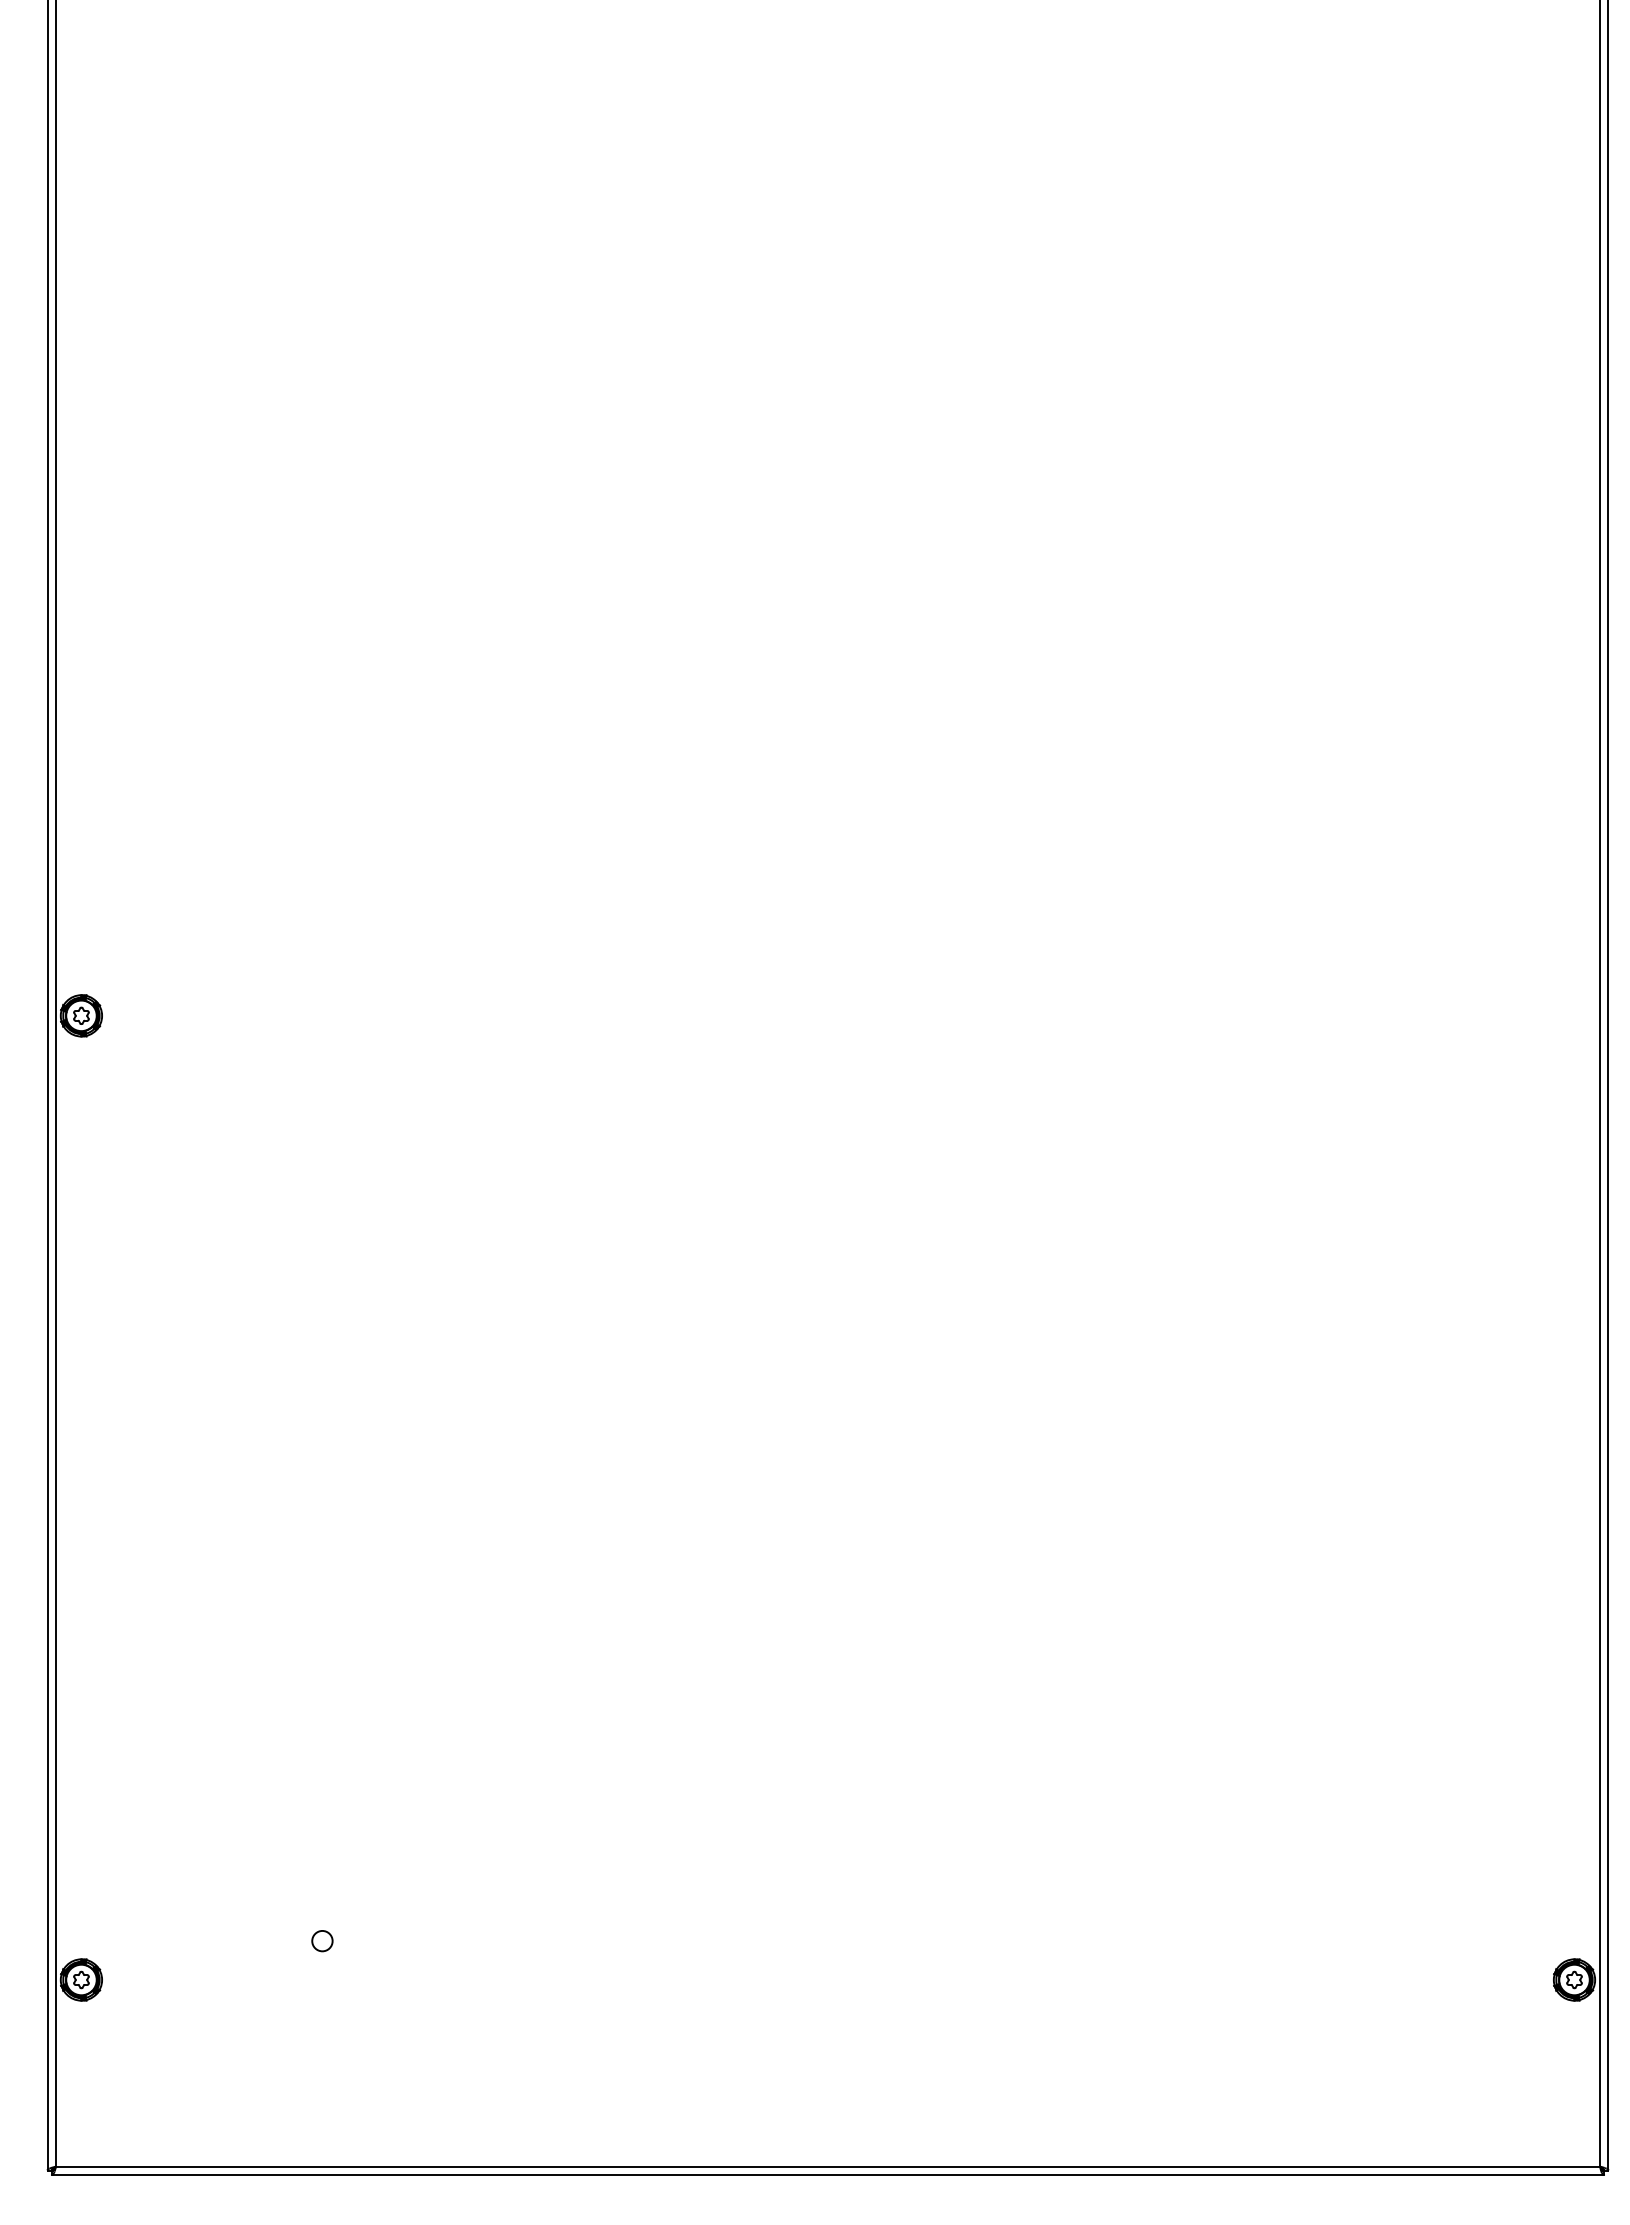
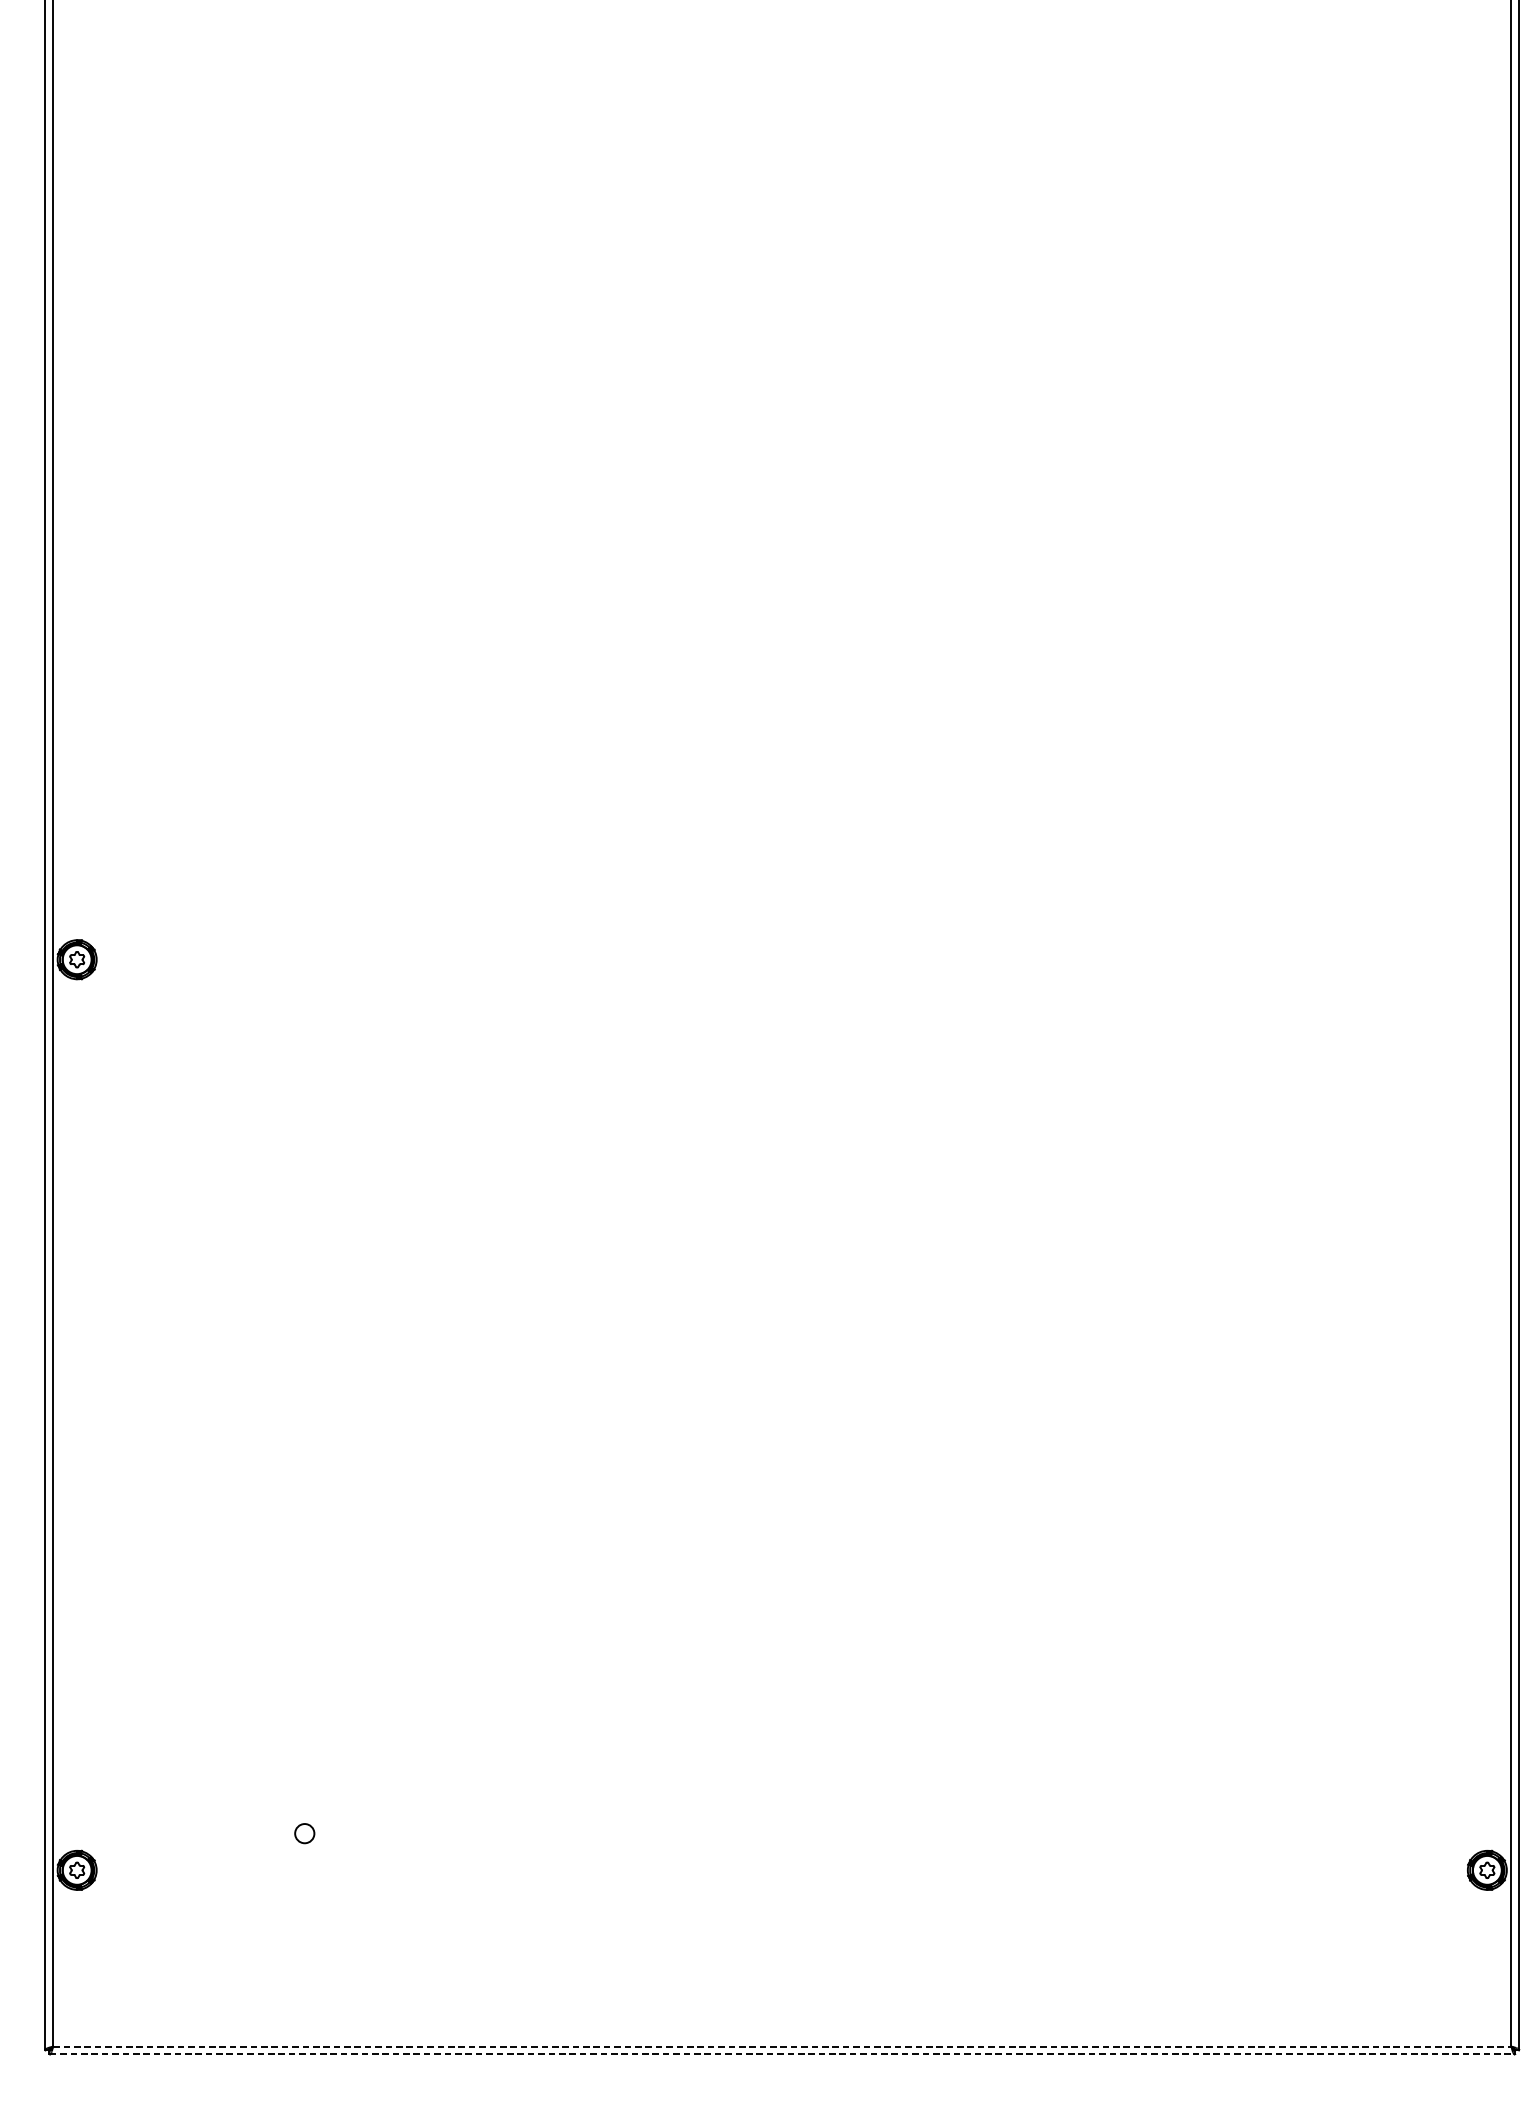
line: (828, 2166) -> (782, 2046), solid -> dashed
line: (828, 2174) -> (782, 2054), solid -> dashed

